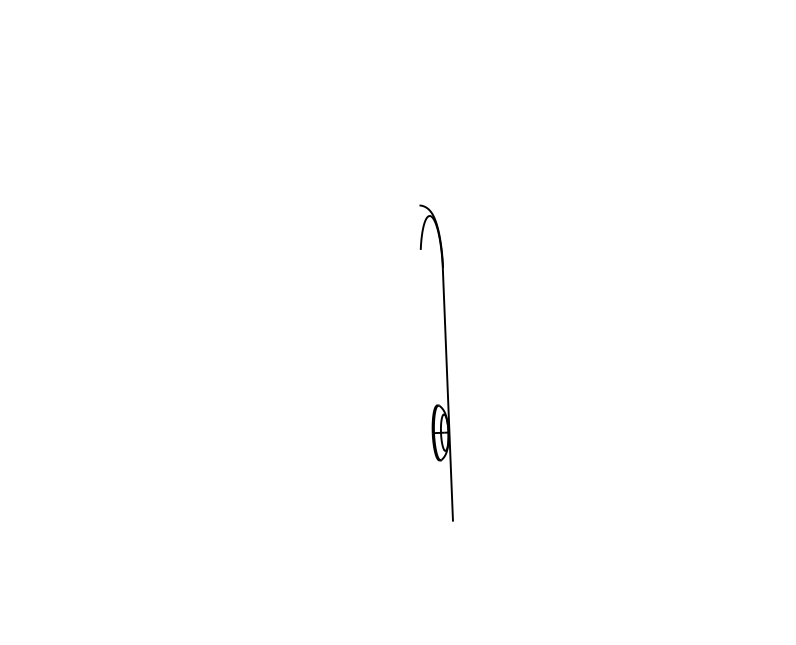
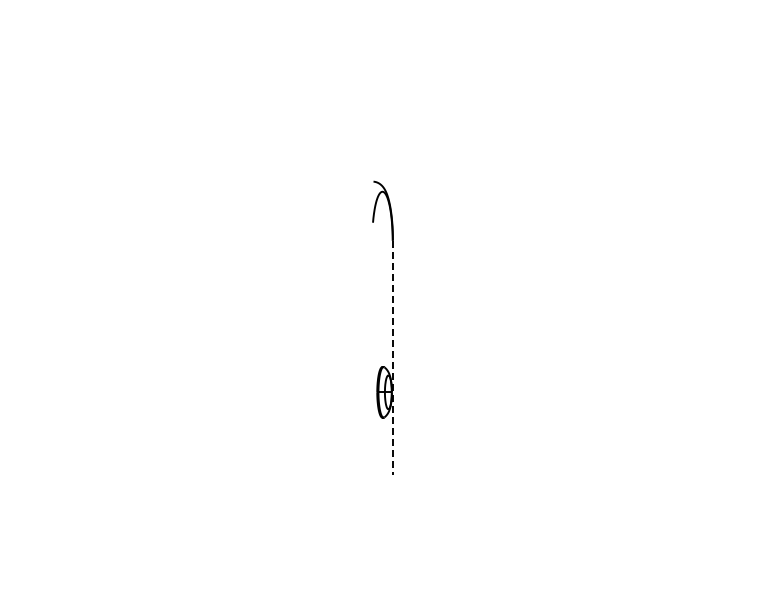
line: (447, 394) -> (392, 357), solid -> dashed

